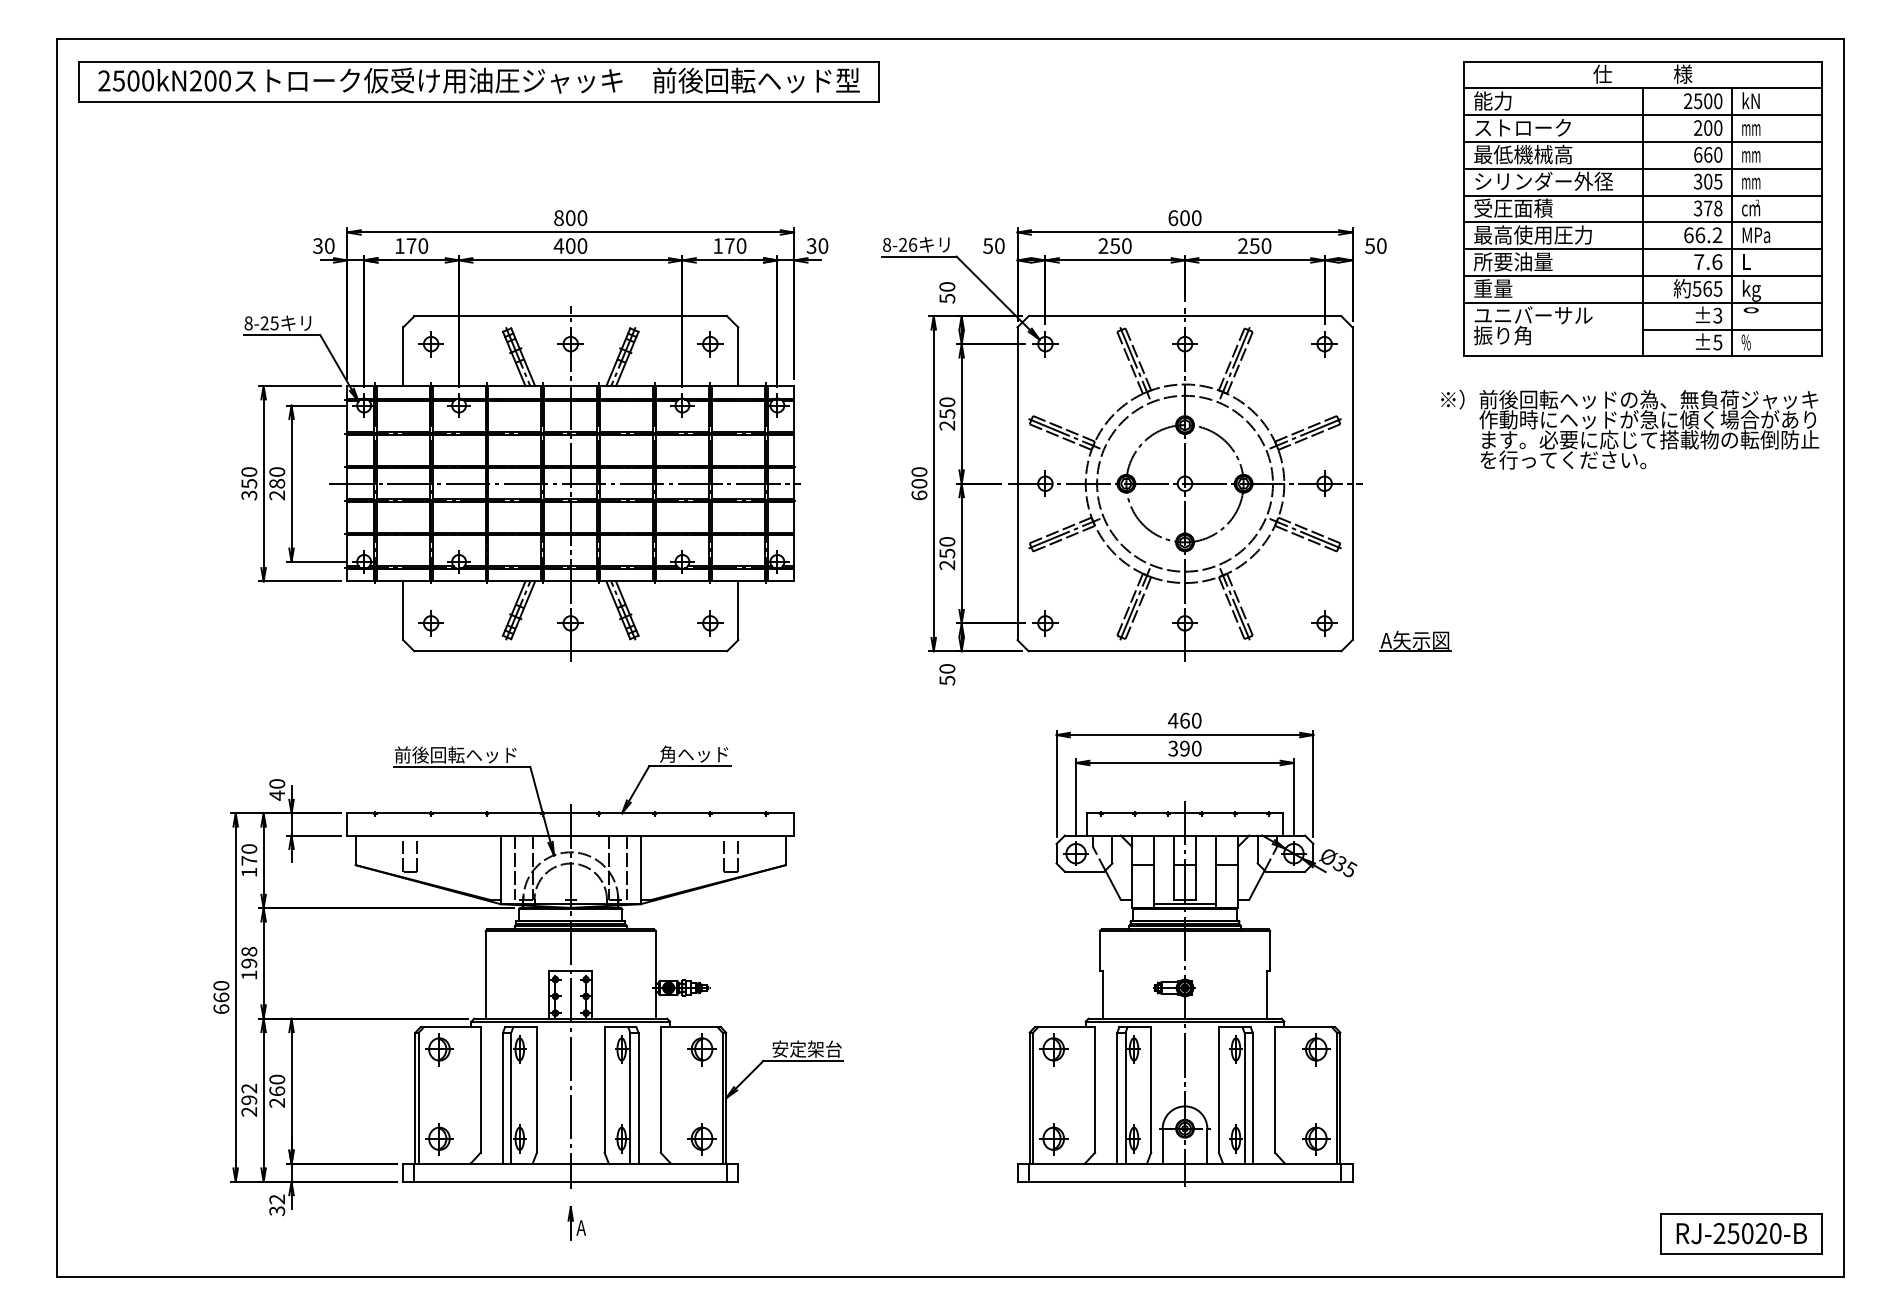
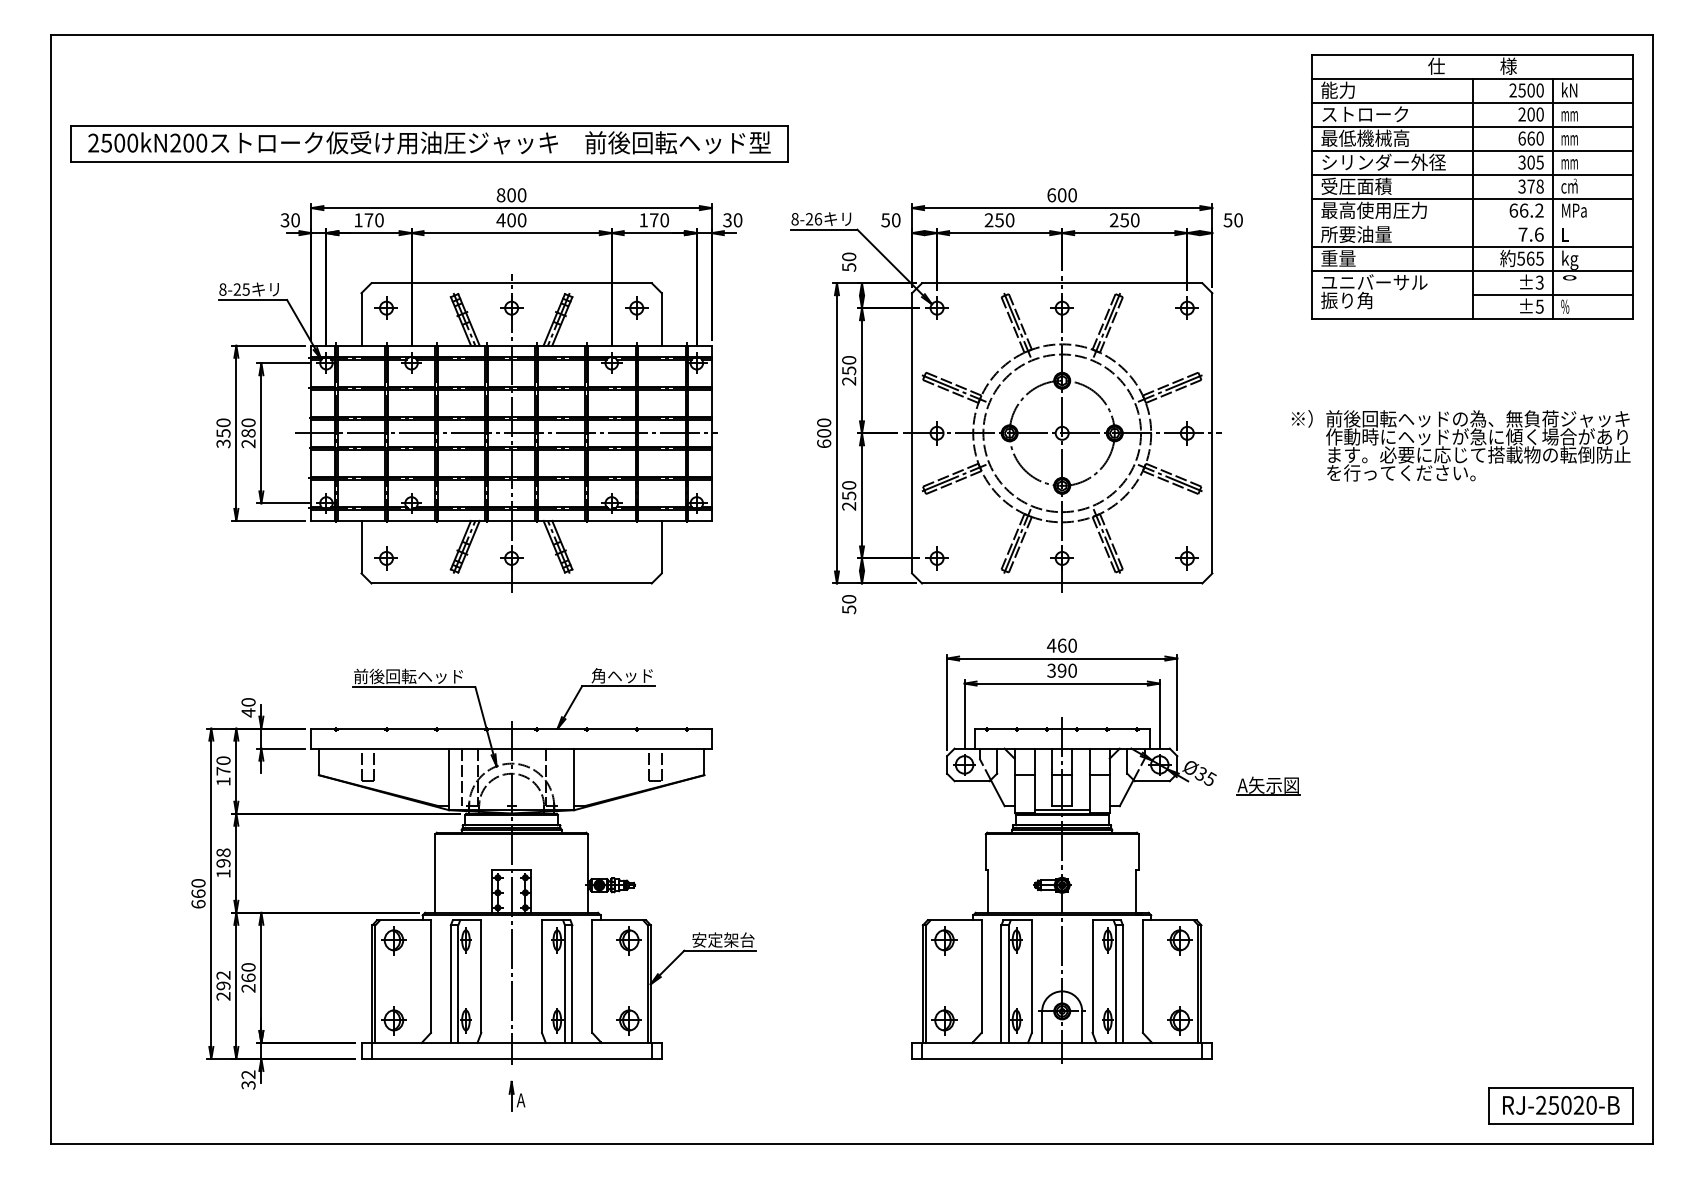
part: (478, 81) -> (428, 143), moved
line: (1642, 249) -> (1472, 223), removed
text: (1630, 429) -> (1461, 445), moved
part: (710, 623) -> (636, 558), removed
part: (1415, 640) -> (1268, 785), moved
line: (626, 867) -> (561, 777), removed

